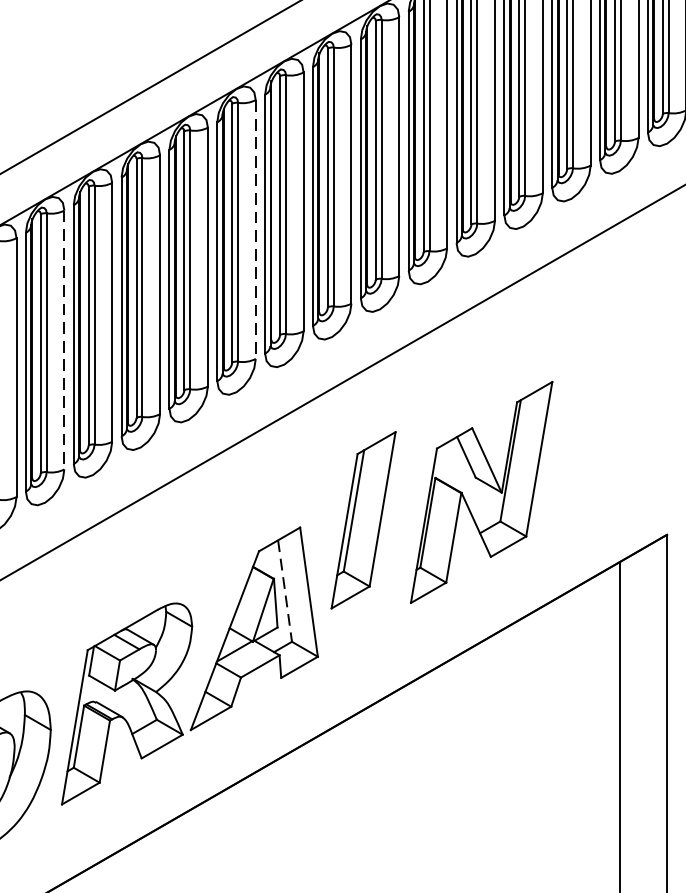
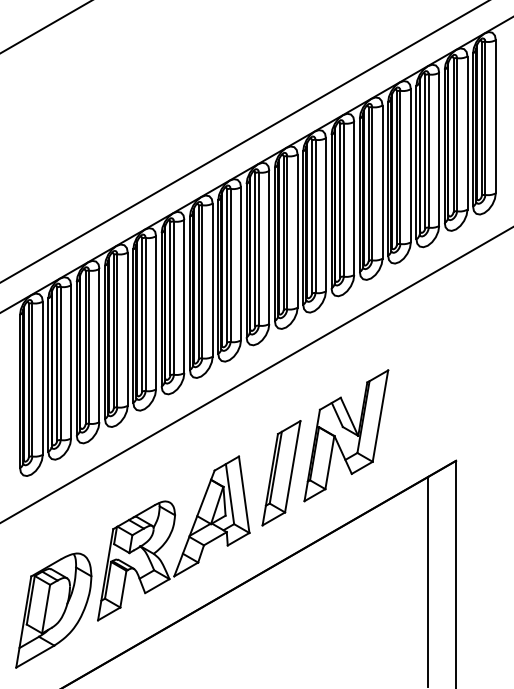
line: (255, 230) -> (212, 280), dashed -> solid
line: (64, 339) -> (99, 345), dashed -> solid
part: (363, 520) -> (281, 473), moved
line: (285, 591) -> (230, 494), dashed -> solid

